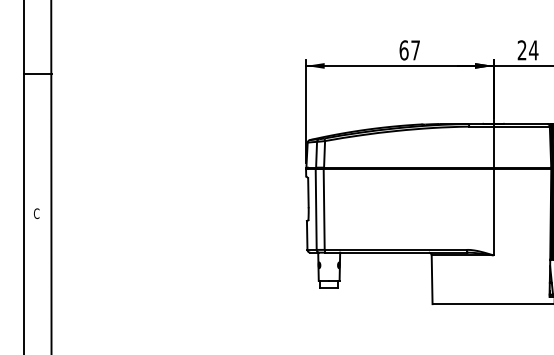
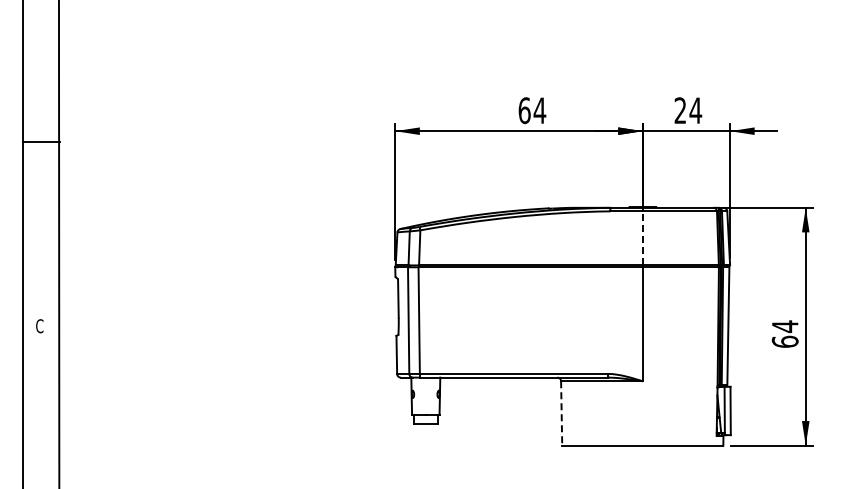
text: (415, 50) -> (539, 110), 67 -> 64
line: (493, 146) -> (642, 237), solid -> dashed
line: (432, 279) -> (561, 413), solid -> dashed

